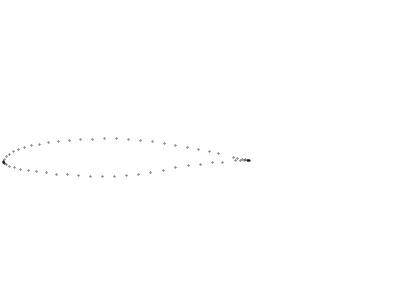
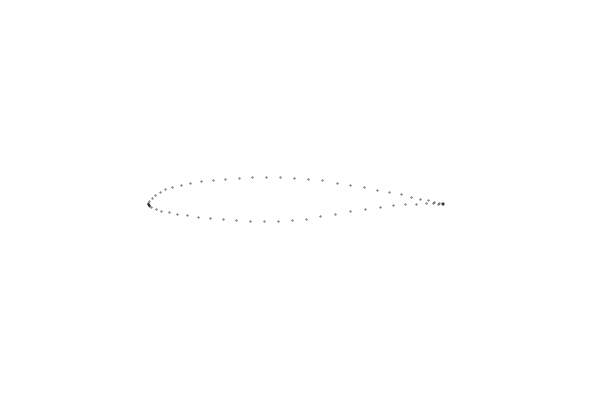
part: (241, 158) -> (427, 200), size x1.67

